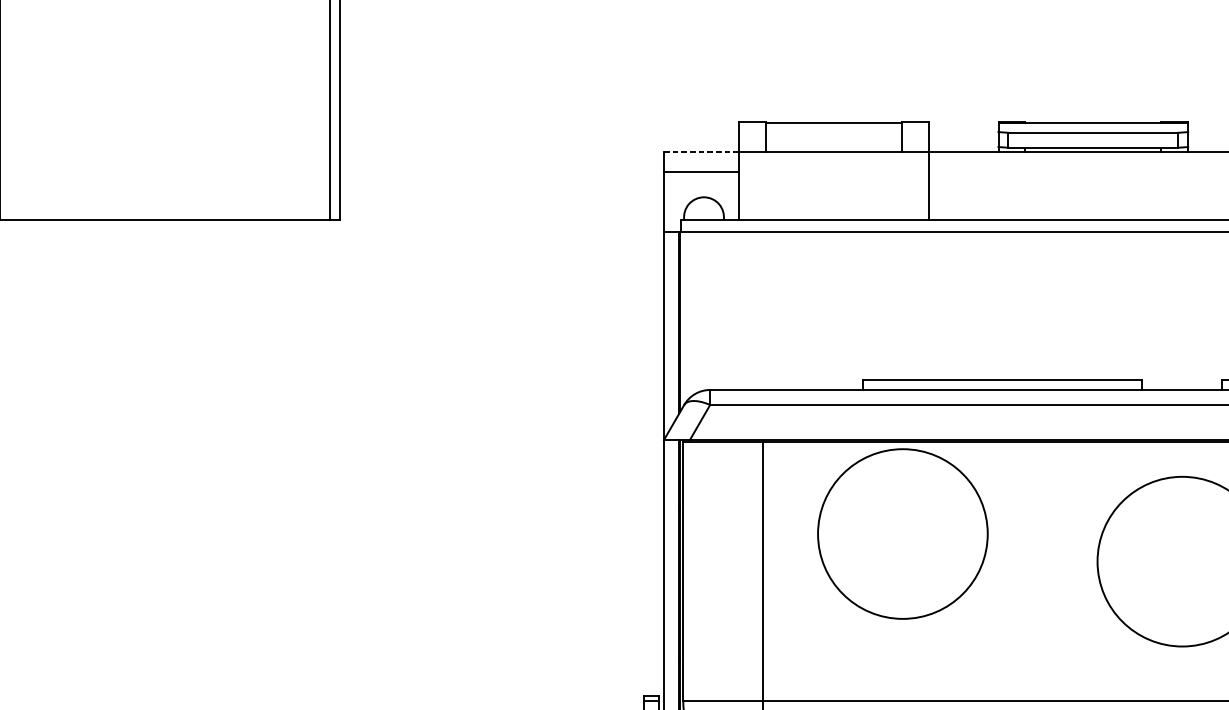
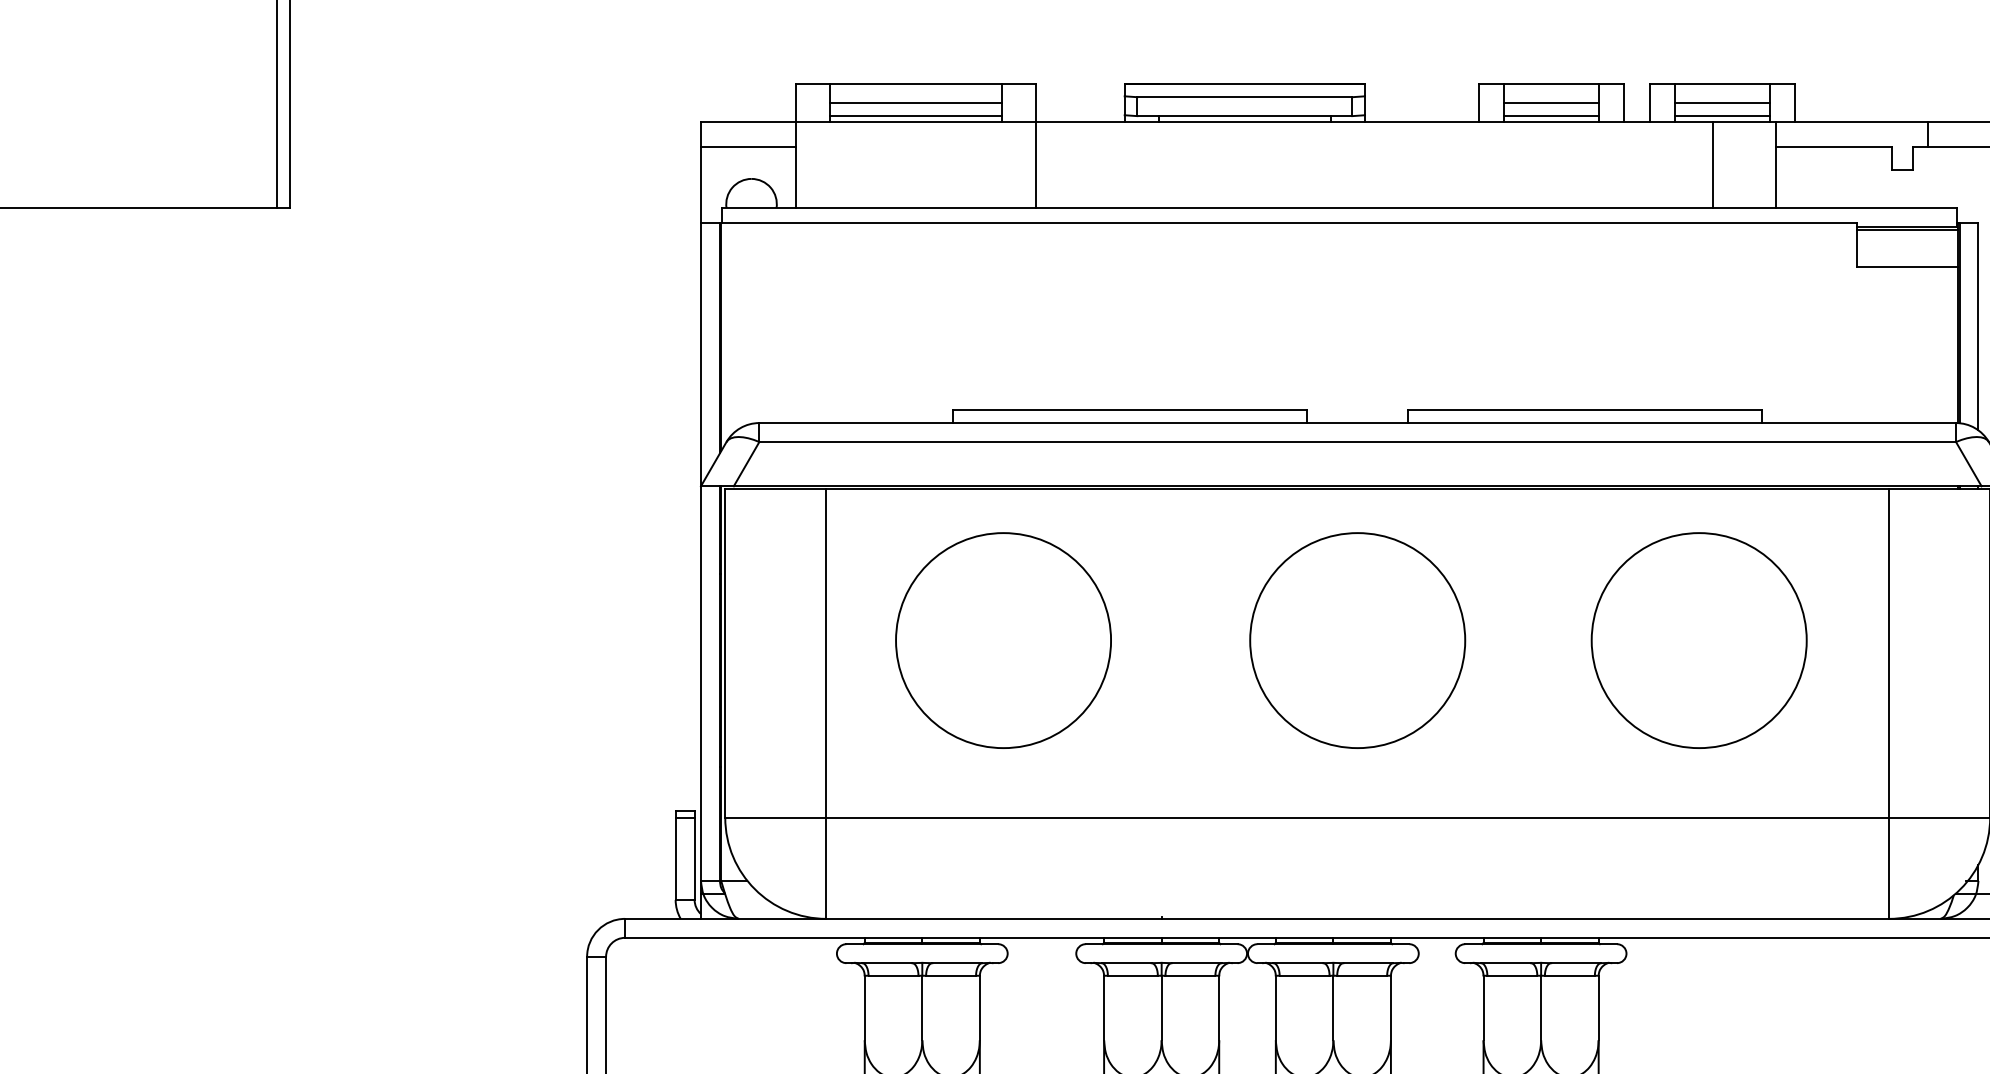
line: (833, 137) -> (915, 103), added
line: (833, 148) -> (915, 116), added
line: (700, 152) -> (747, 122), dashed -> solid
circle: (902, 533) -> (1003, 640), moved

